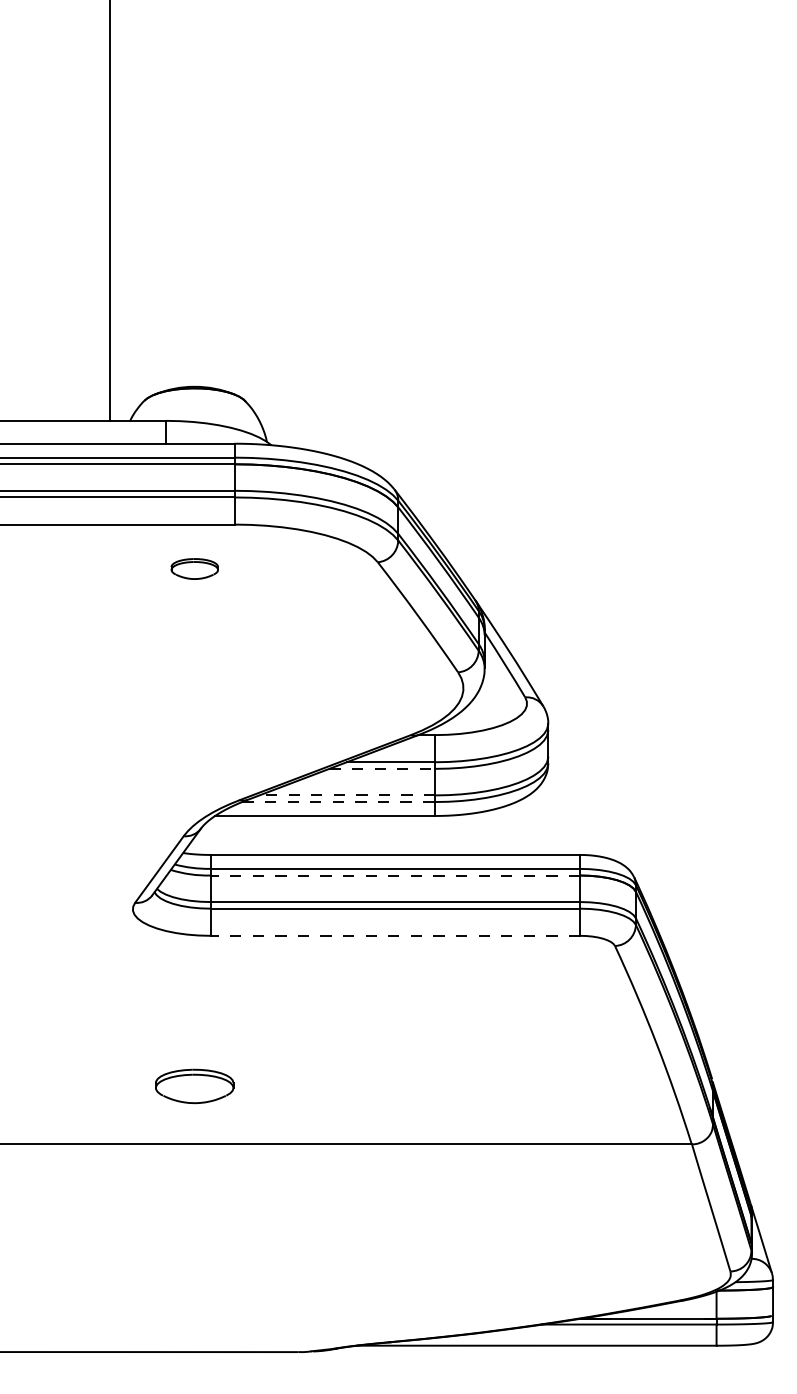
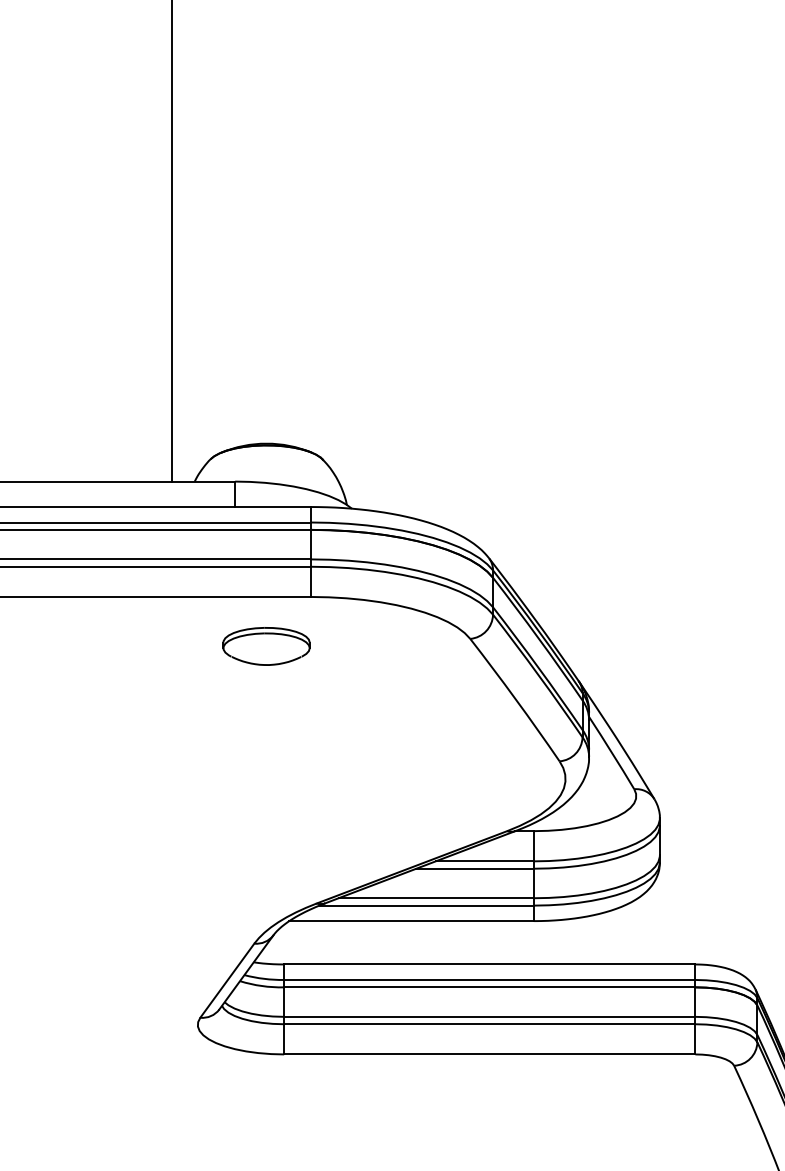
part: (194, 568) -> (266, 645), size x1.67
line: (382, 768) -> (475, 868), dashed -> solid
line: (347, 795) -> (436, 898), dashed -> solid
line: (339, 802) -> (427, 906), dashed -> solid
line: (395, 875) -> (489, 987), dashed -> solid
line: (395, 935) -> (489, 1054), dashed -> solid

